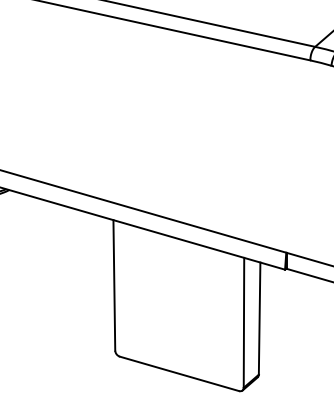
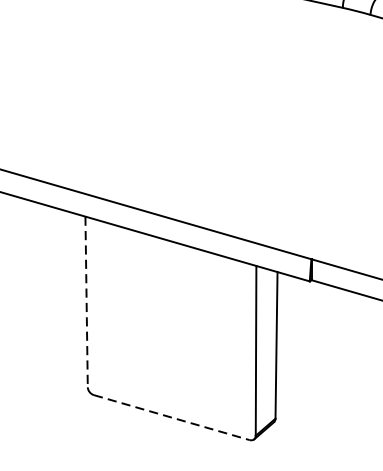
line: (114, 285) -> (86, 302), solid -> dashed
line: (179, 373) -> (171, 417), solid -> dashed

